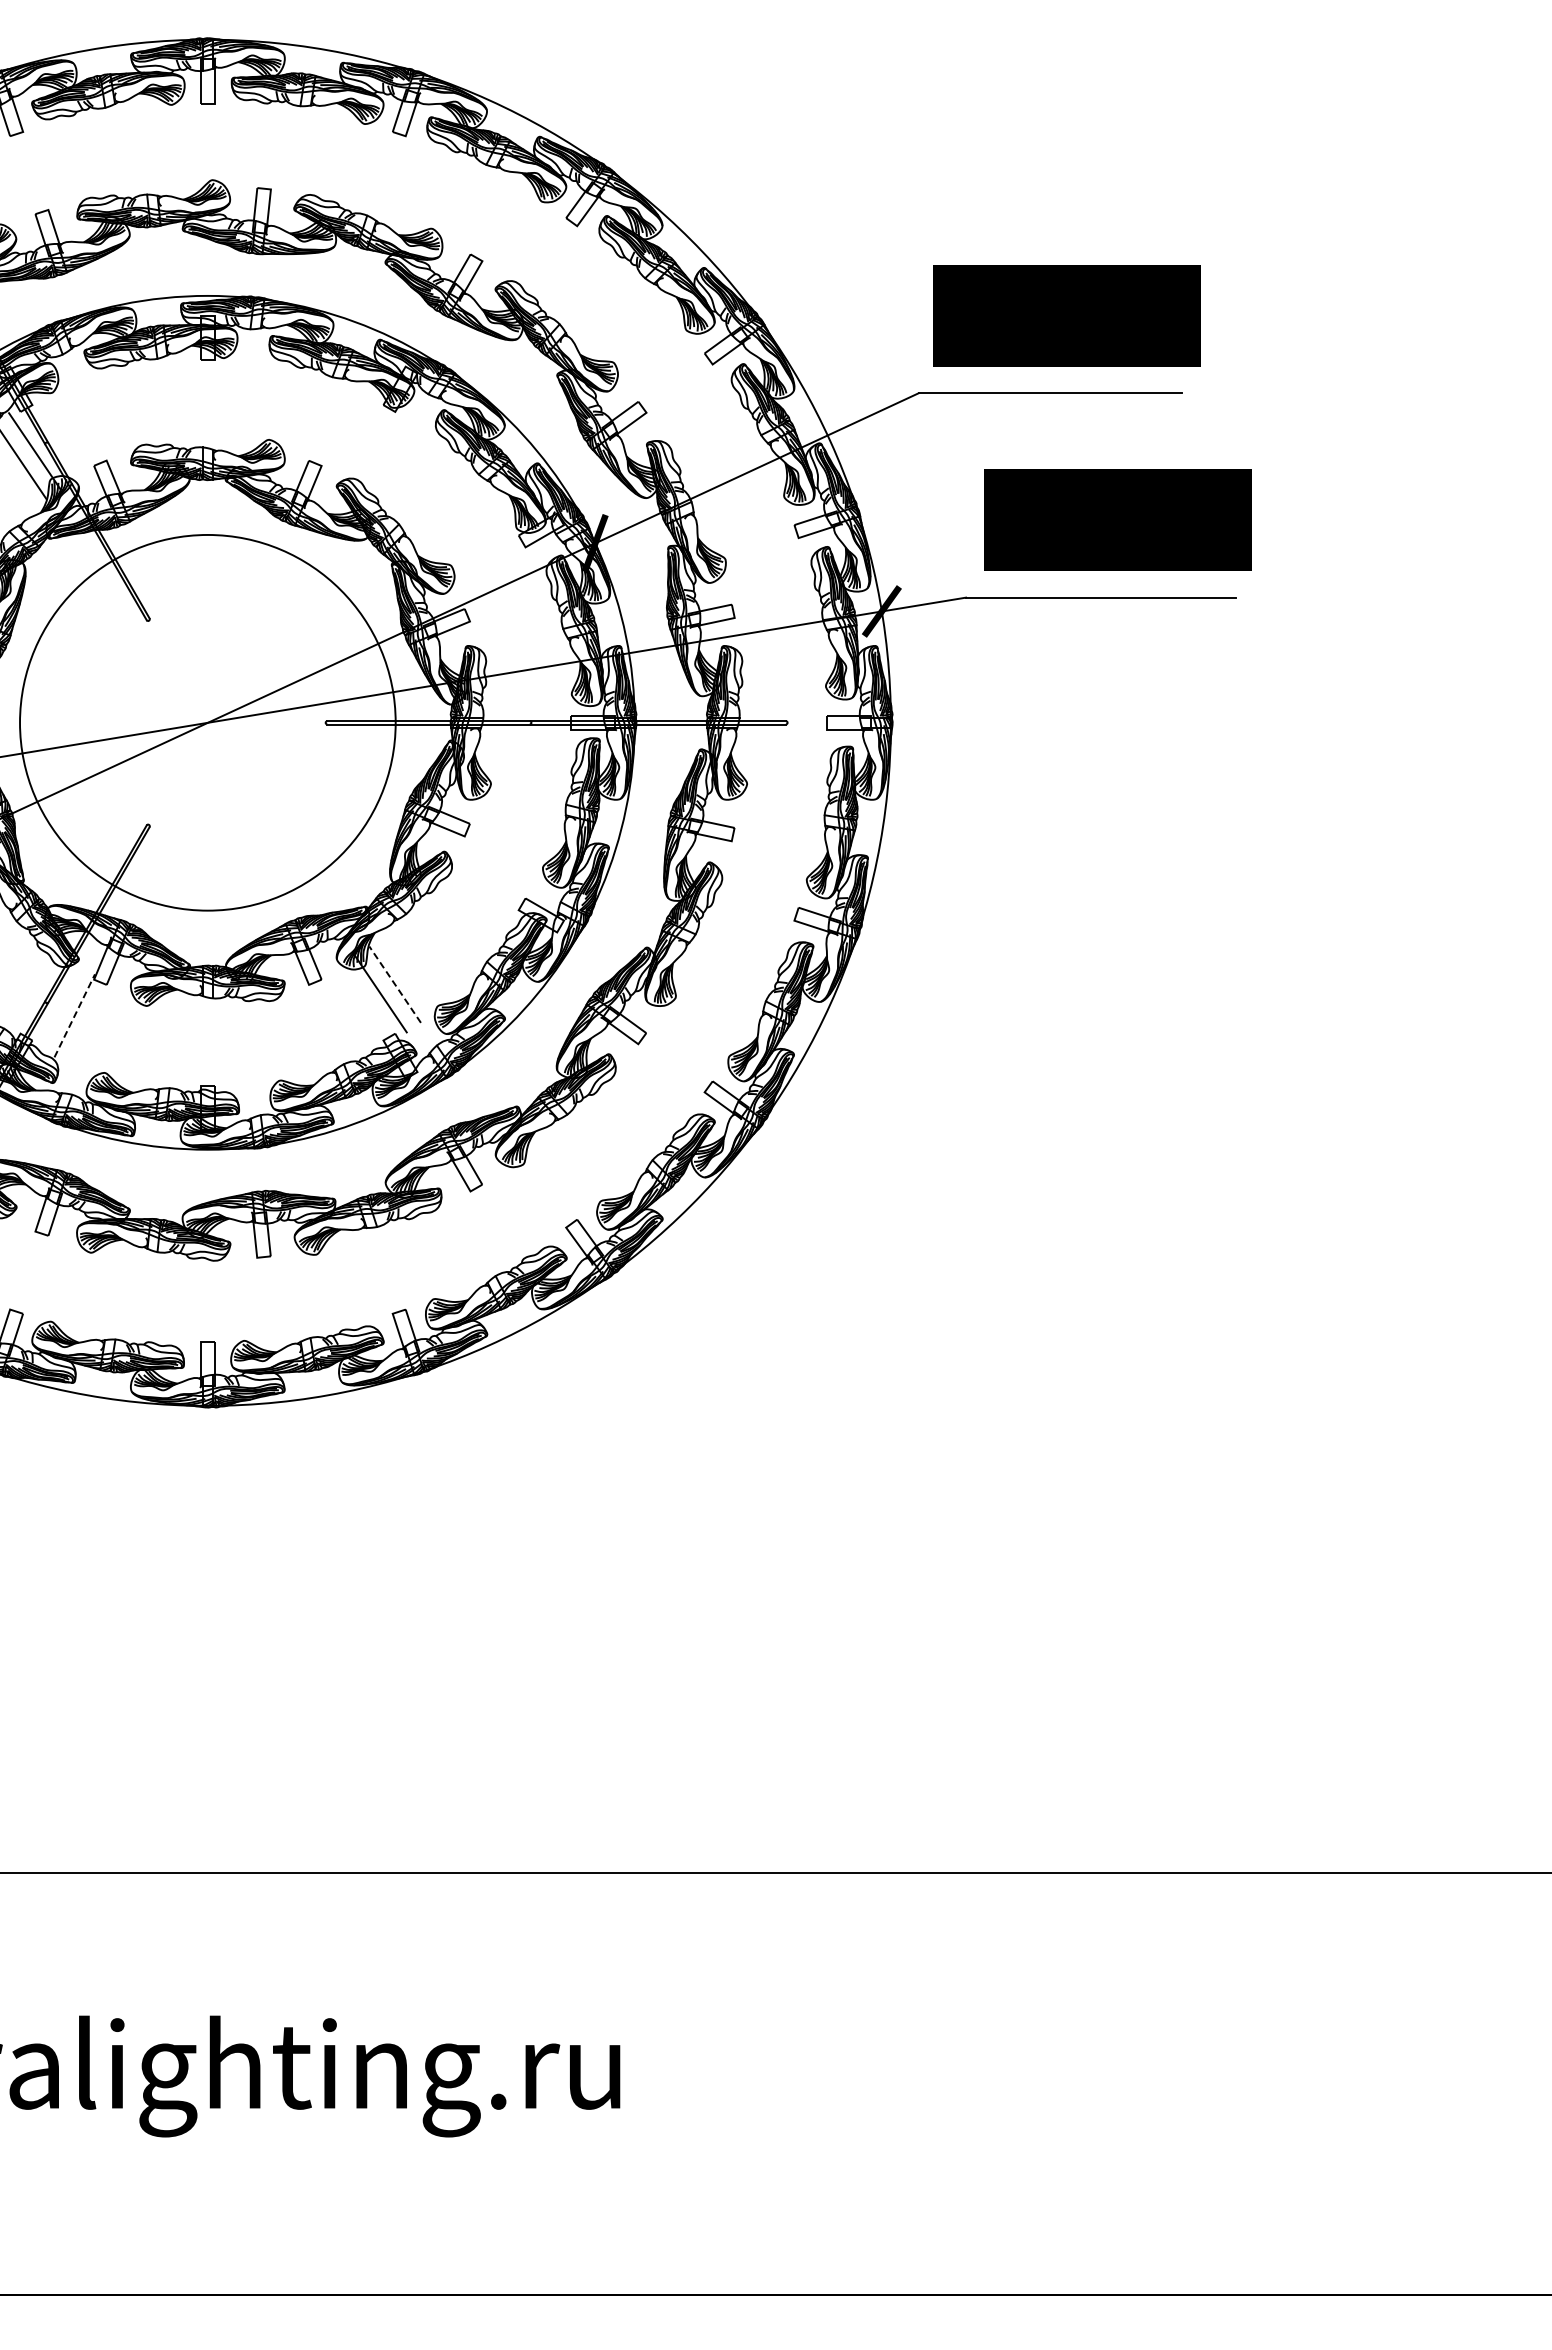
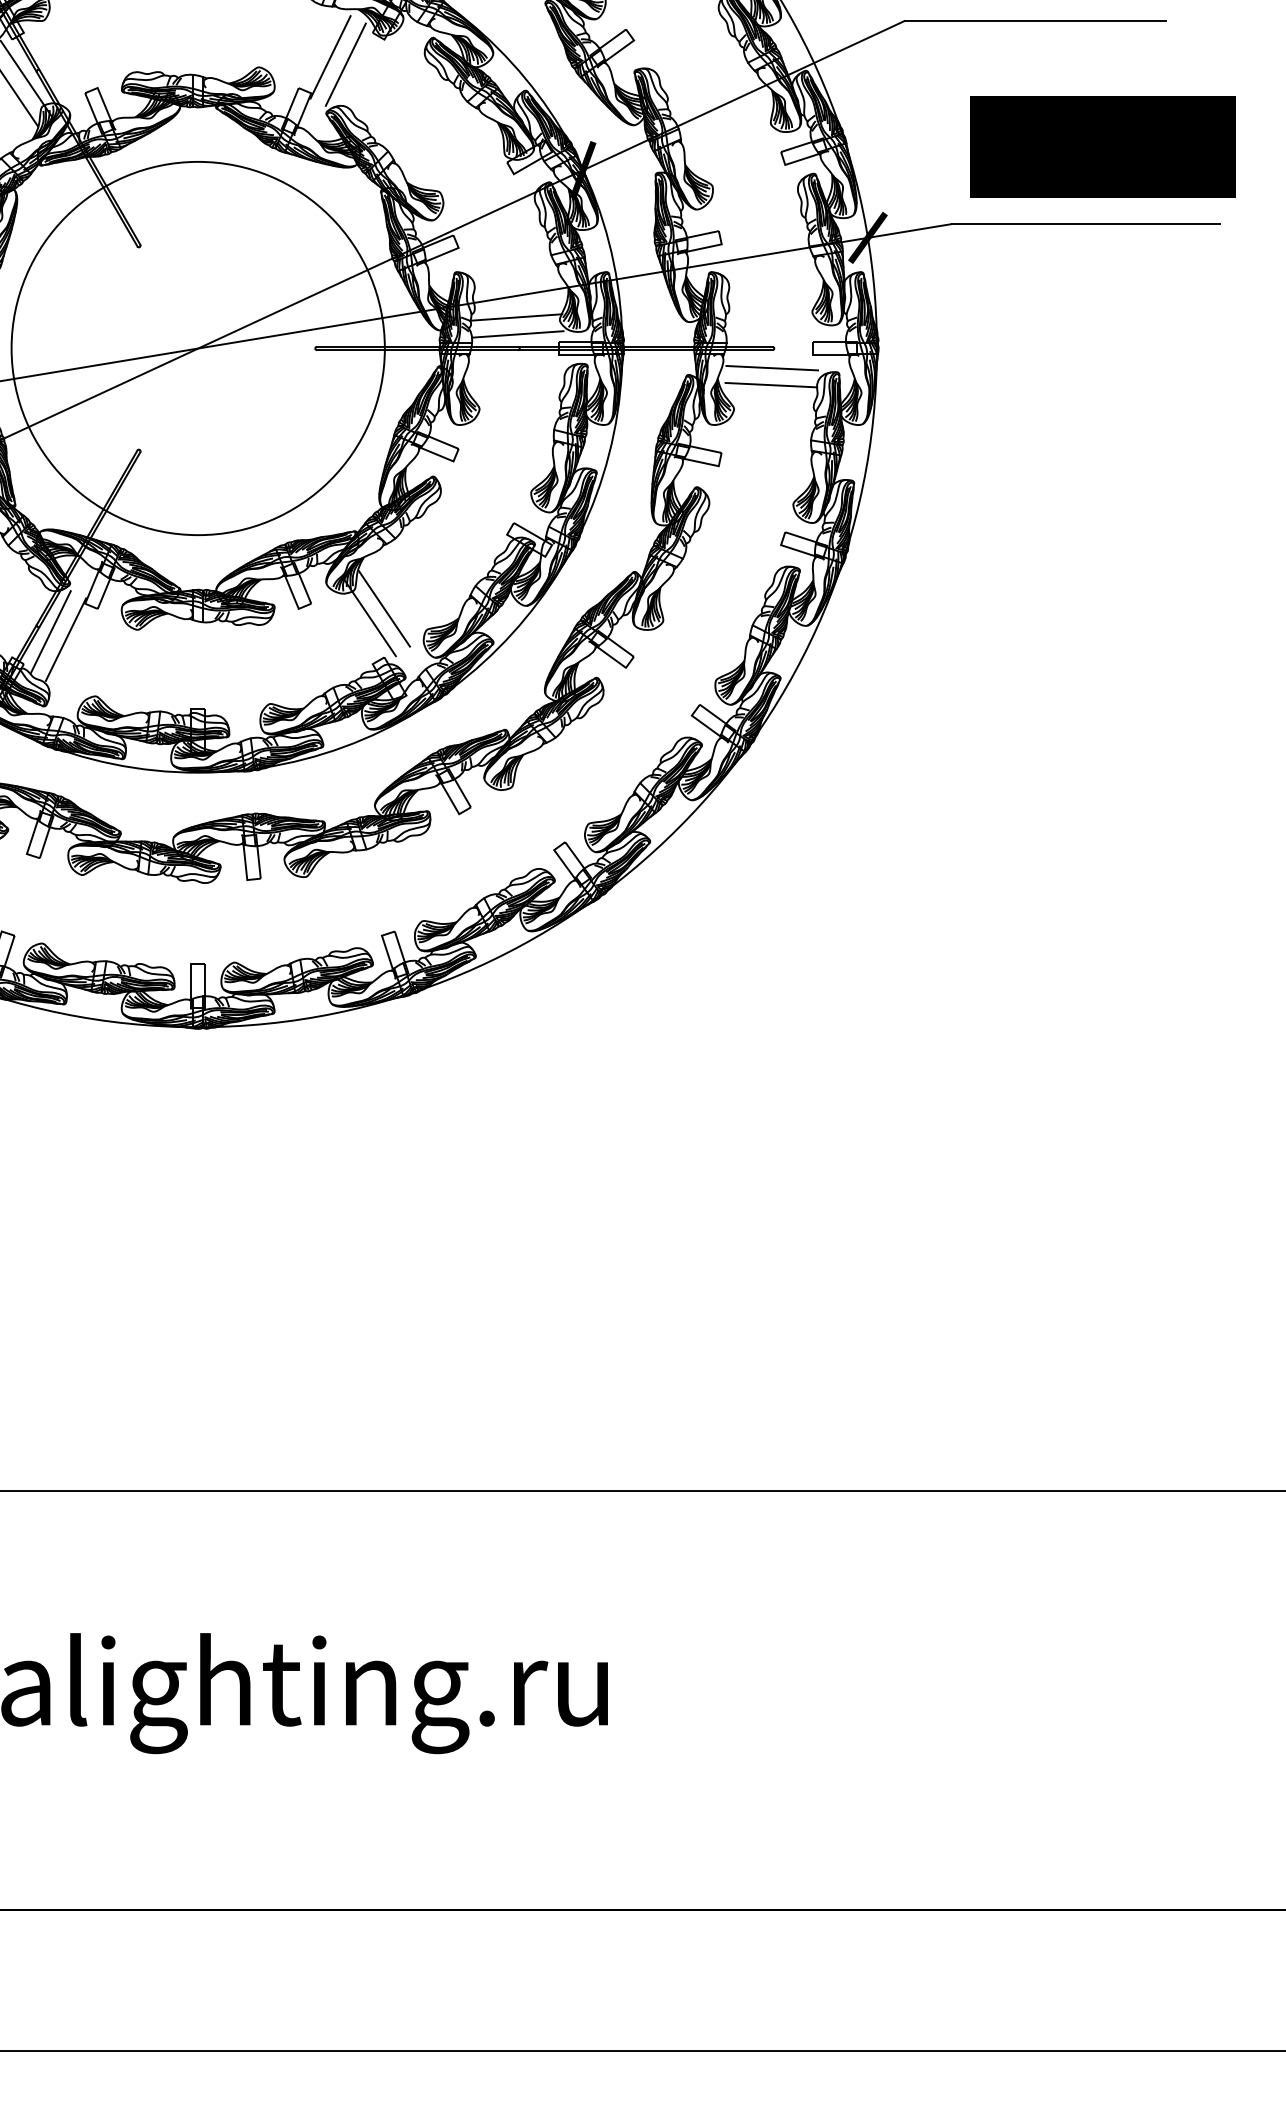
line: (340, 429) -> (330, 57), added
line: (356, 436) -> (345, 64), added
line: (528, 691) -> (516, 317), added
line: (529, 708) -> (517, 334), added
line: (785, 742) -> (772, 368), added
line: (784, 759) -> (771, 384), added
line: (394, 984) -> (383, 608), dashed -> solid
line: (59, 1008) -> (50, 632), added
line: (74, 1015) -> (65, 639), dashed -> solid

